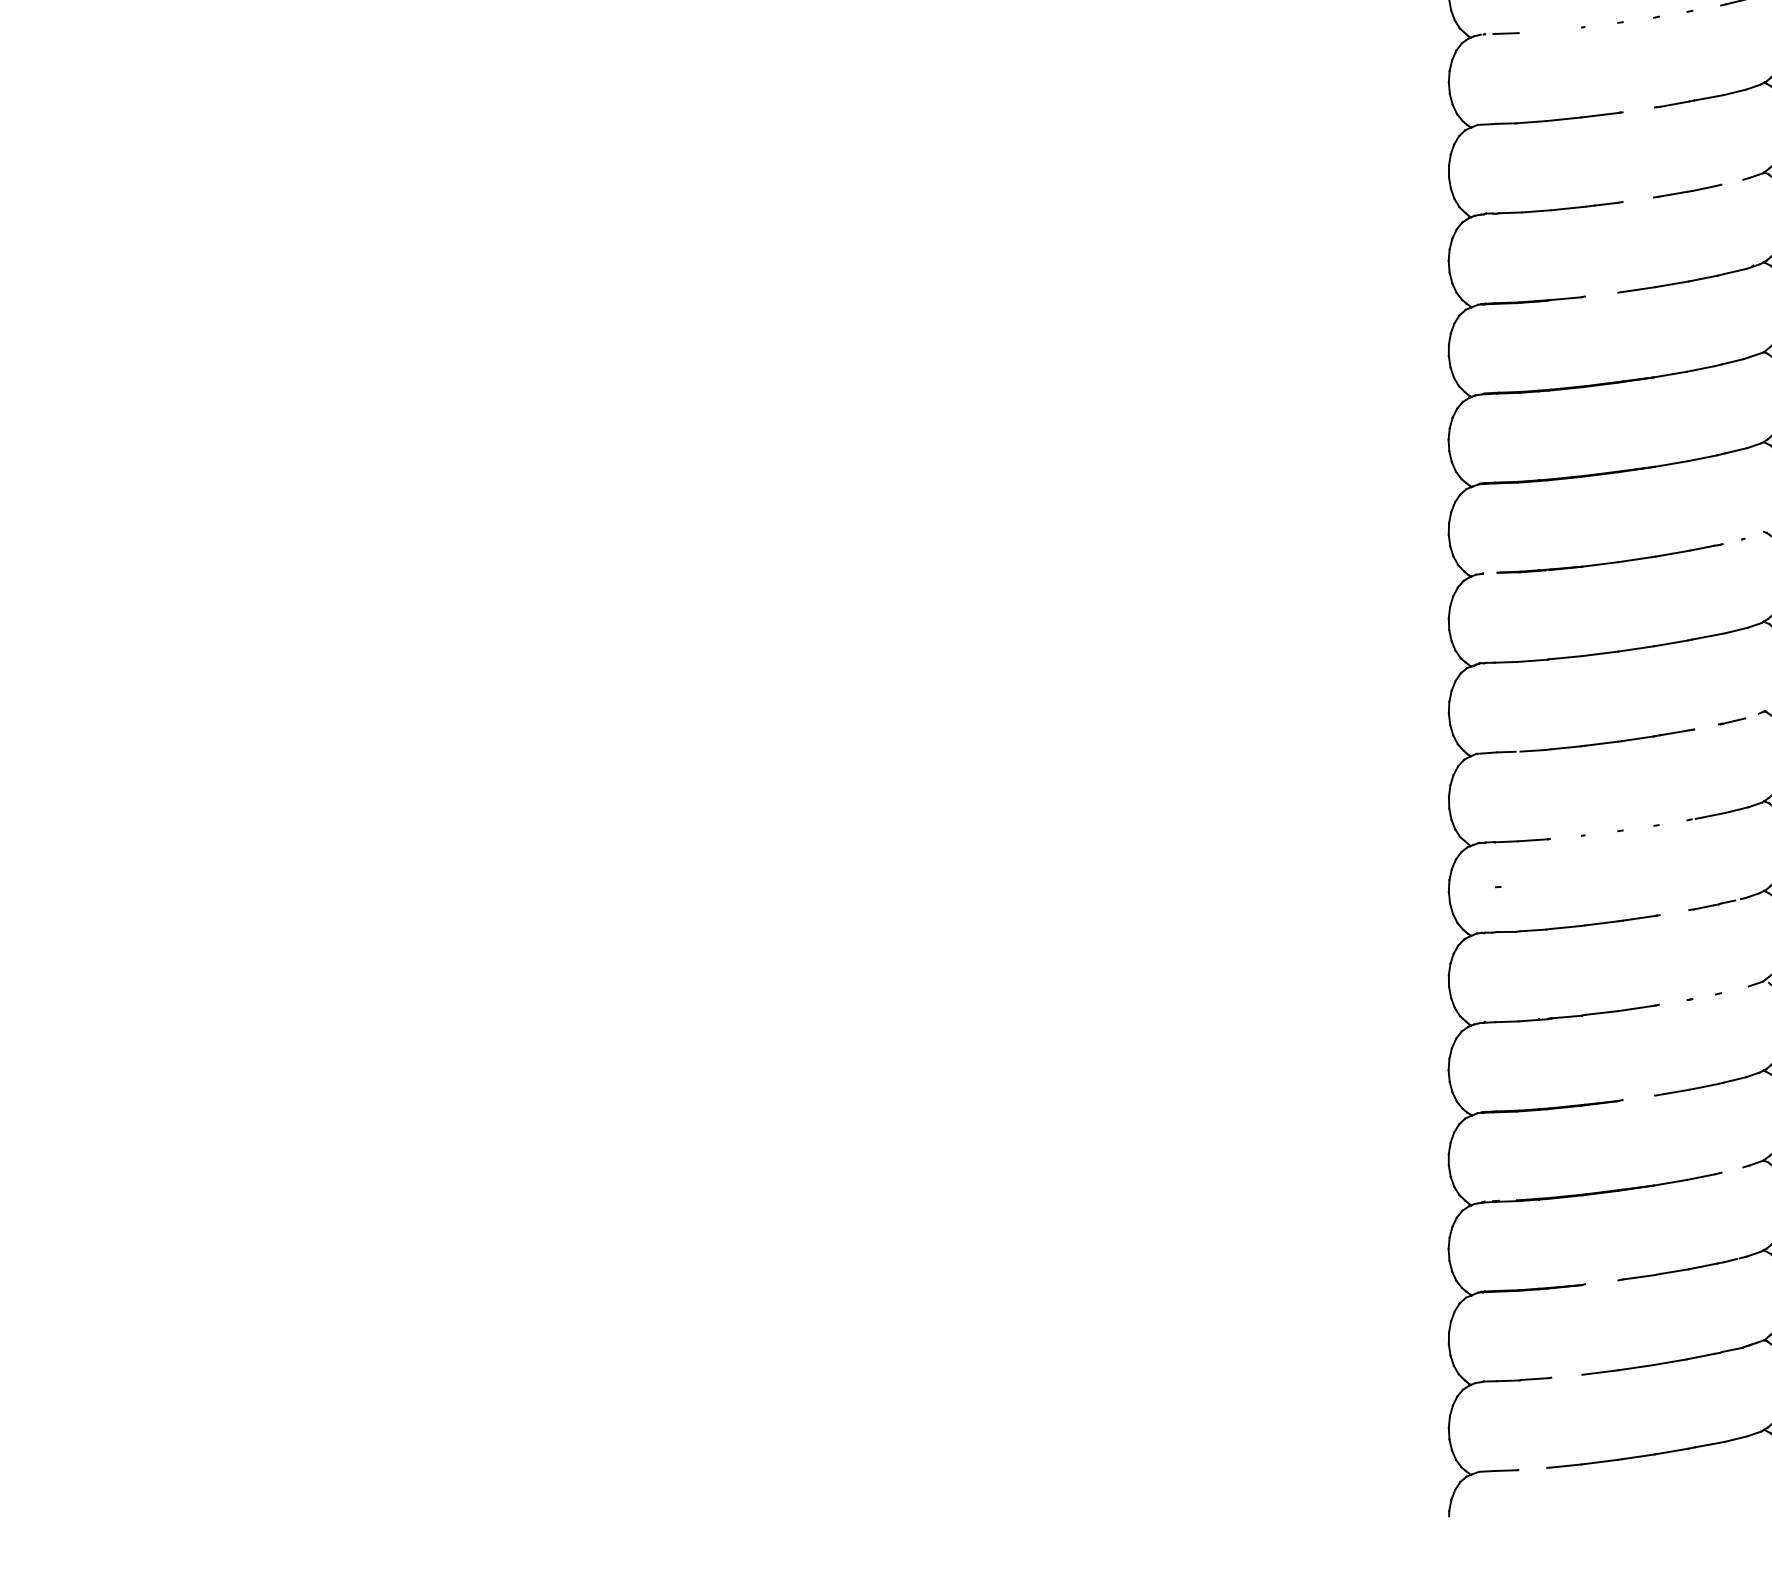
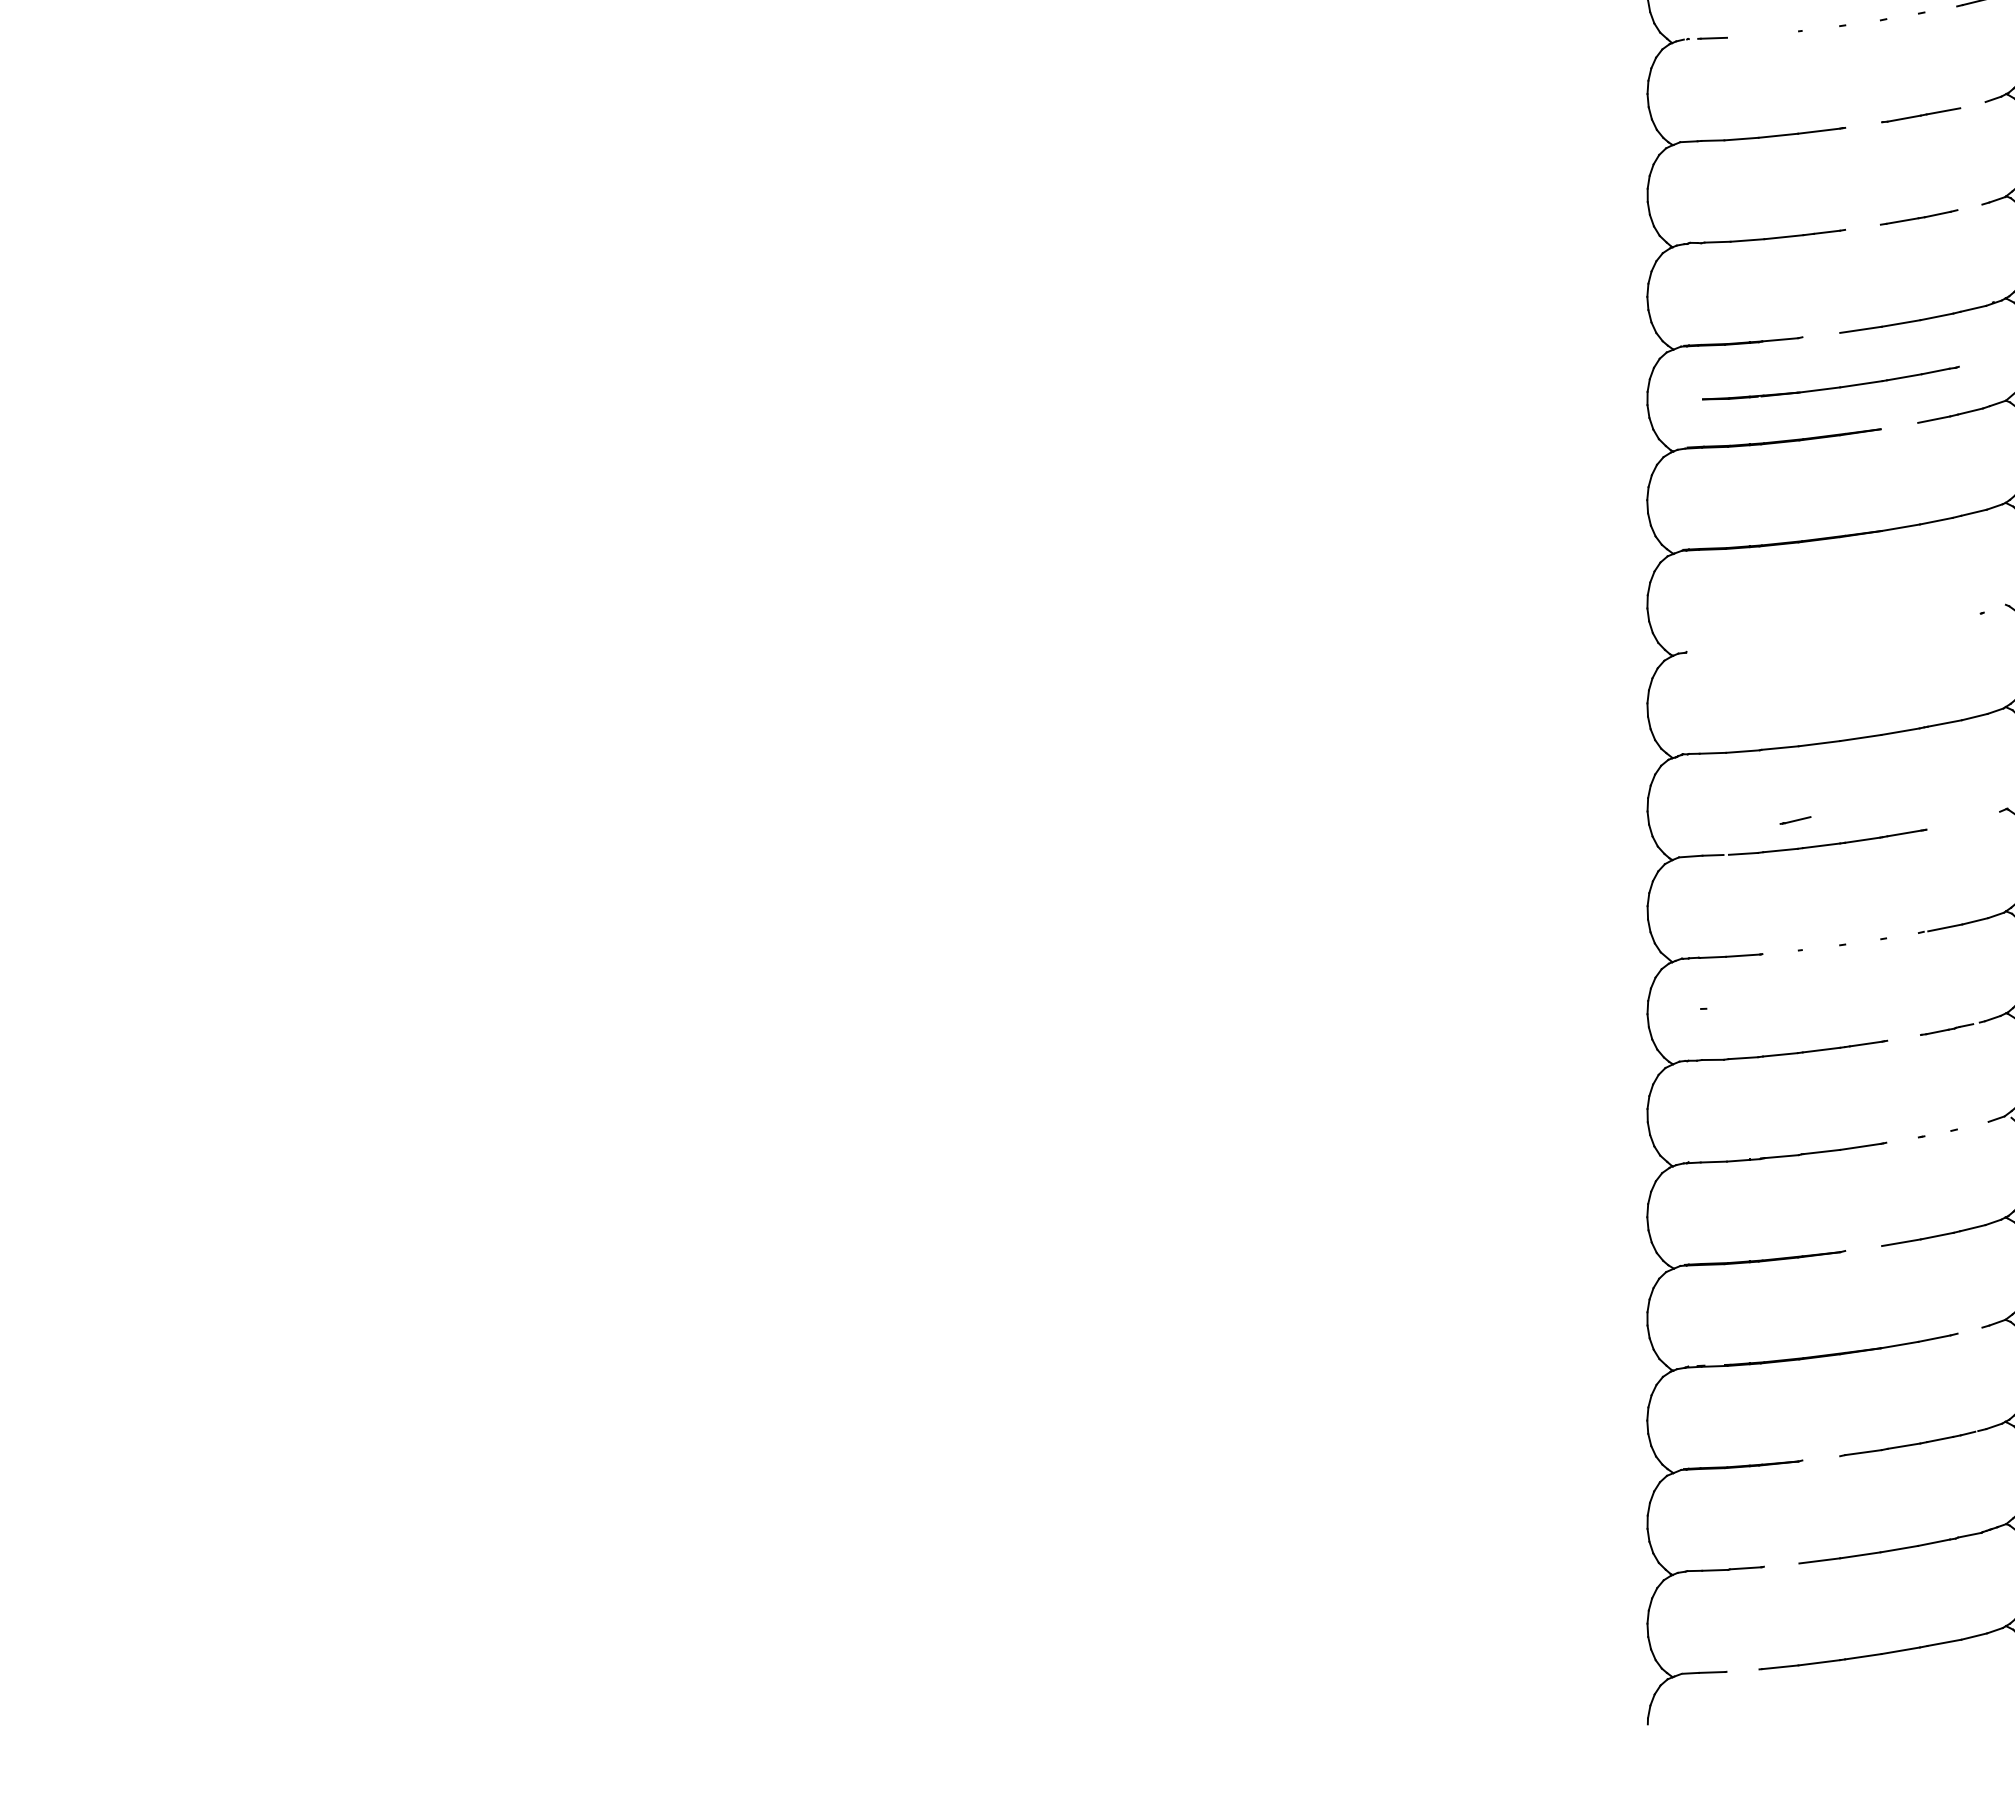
line: (1734, 92) -> (1972, 105), removed
line: (1670, 374) -> (1899, 425), removed
part: (1609, 557) -> (1830, 382), moved
line: (1731, 721) -> (1795, 820), moved

